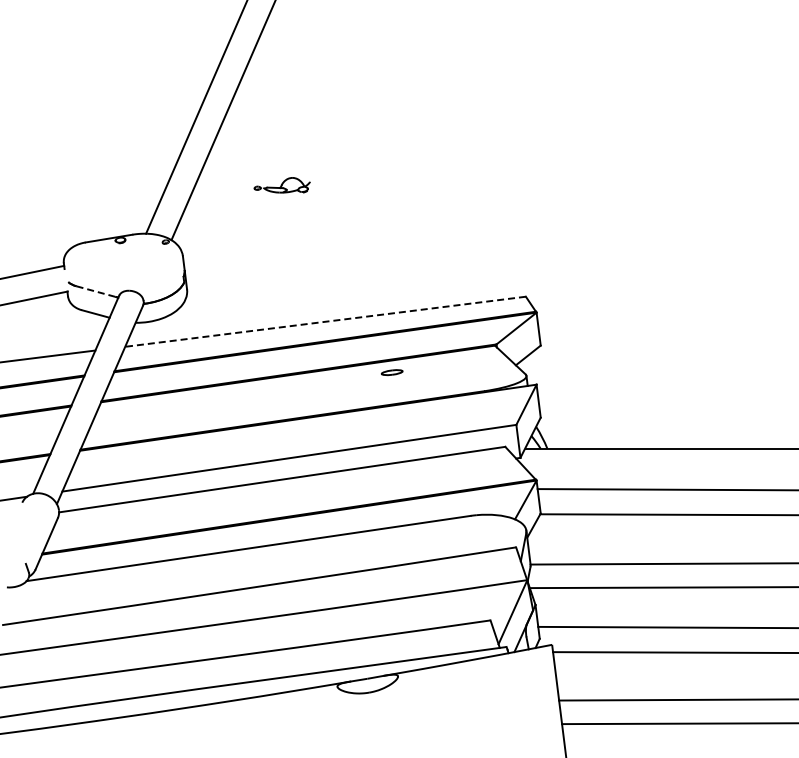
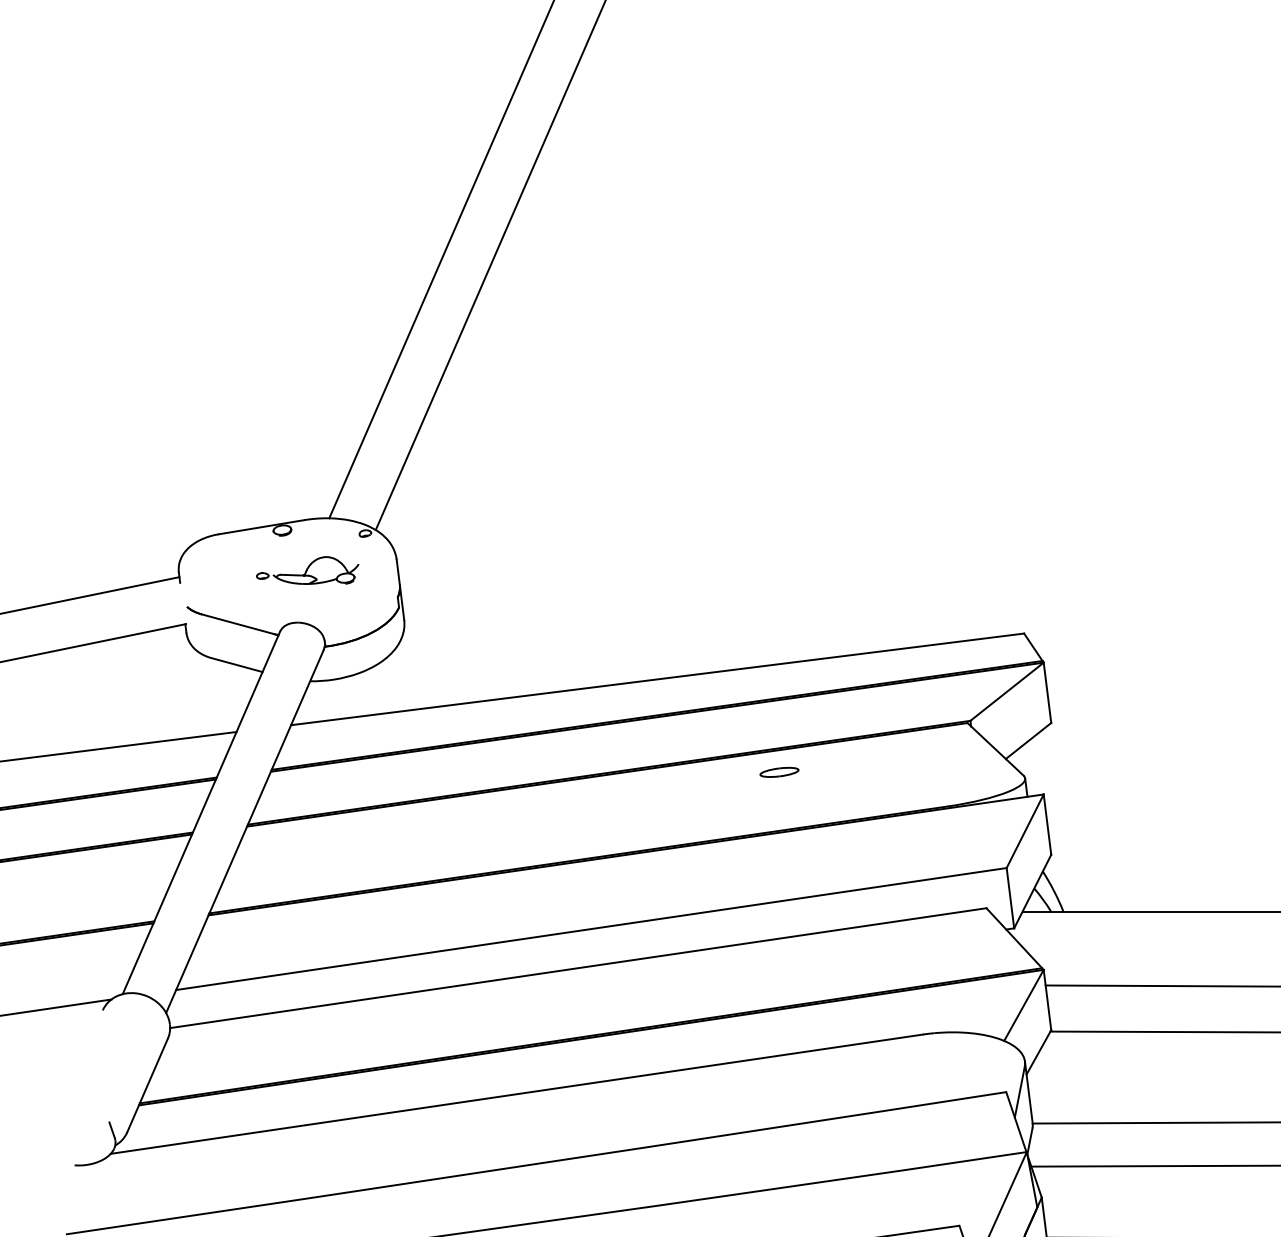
part: (281, 185) -> (306, 570), moved
line: (96, 291) -> (238, 623), dashed -> solid
line: (325, 321) -> (657, 678), dashed -> solid

